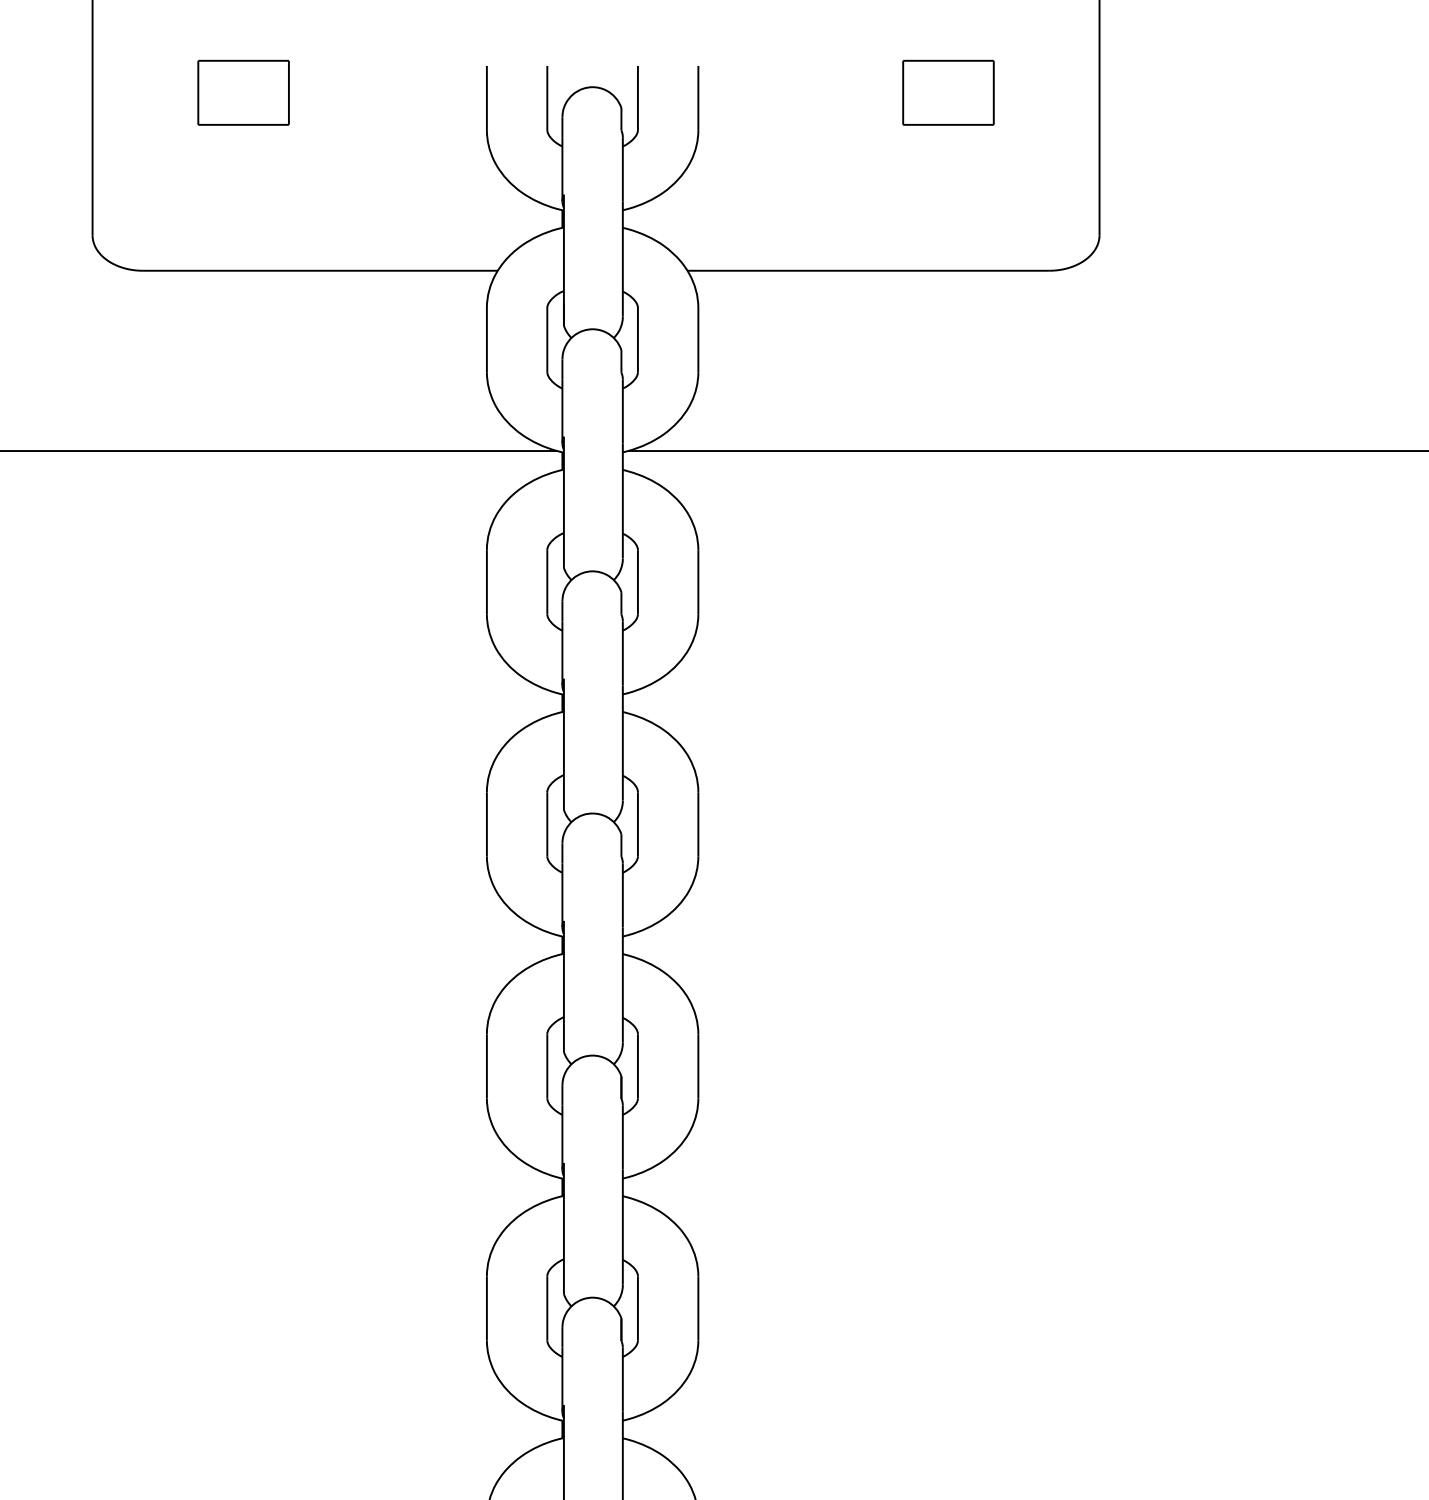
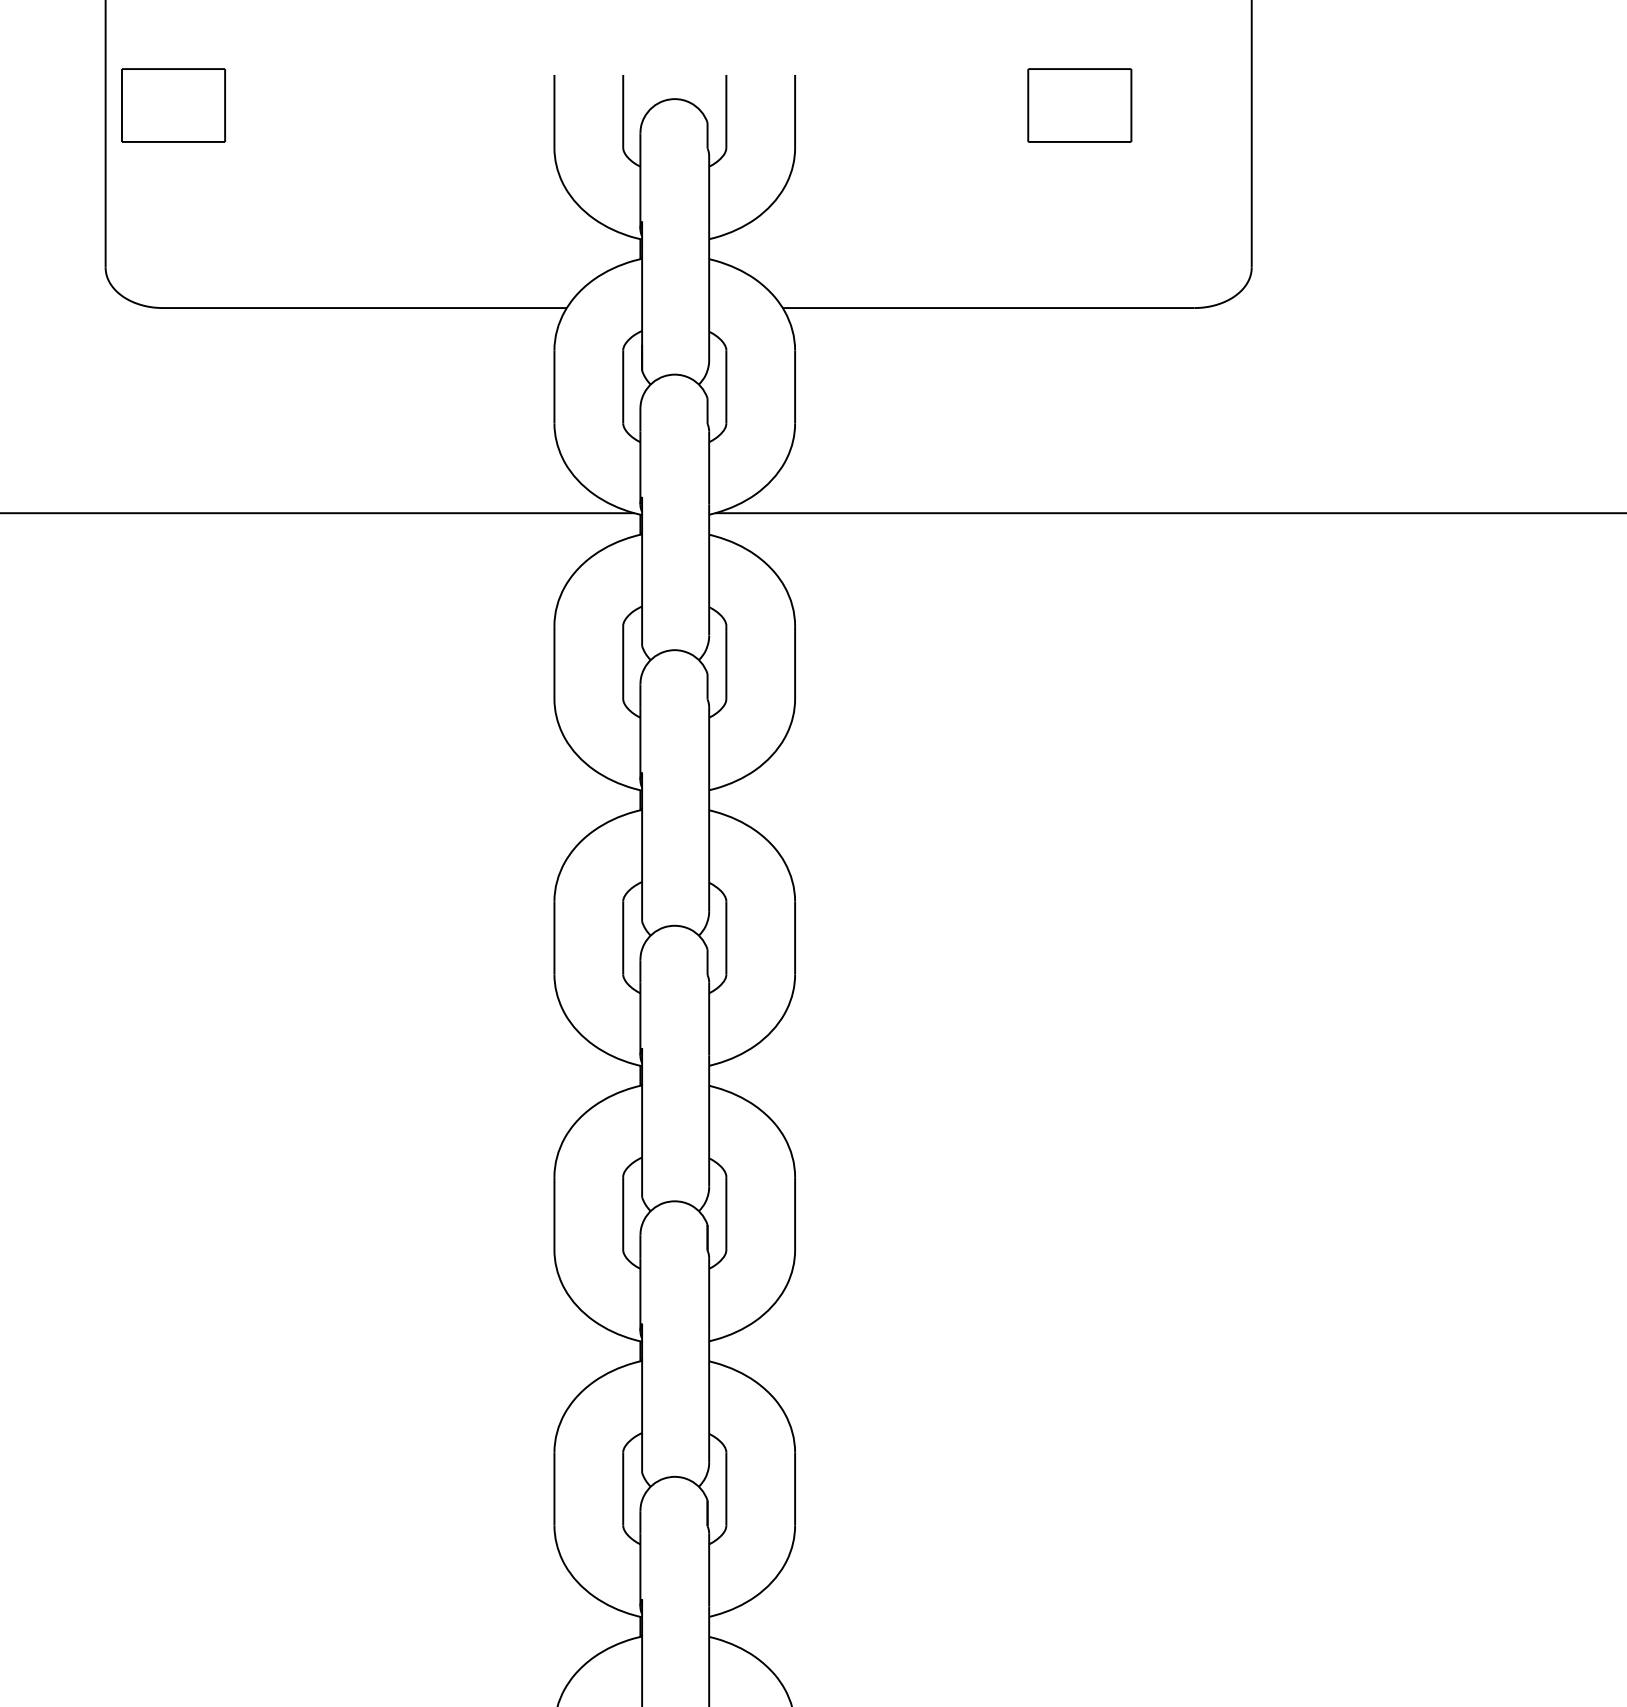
part: (243, 92) -> (173, 105), moved

